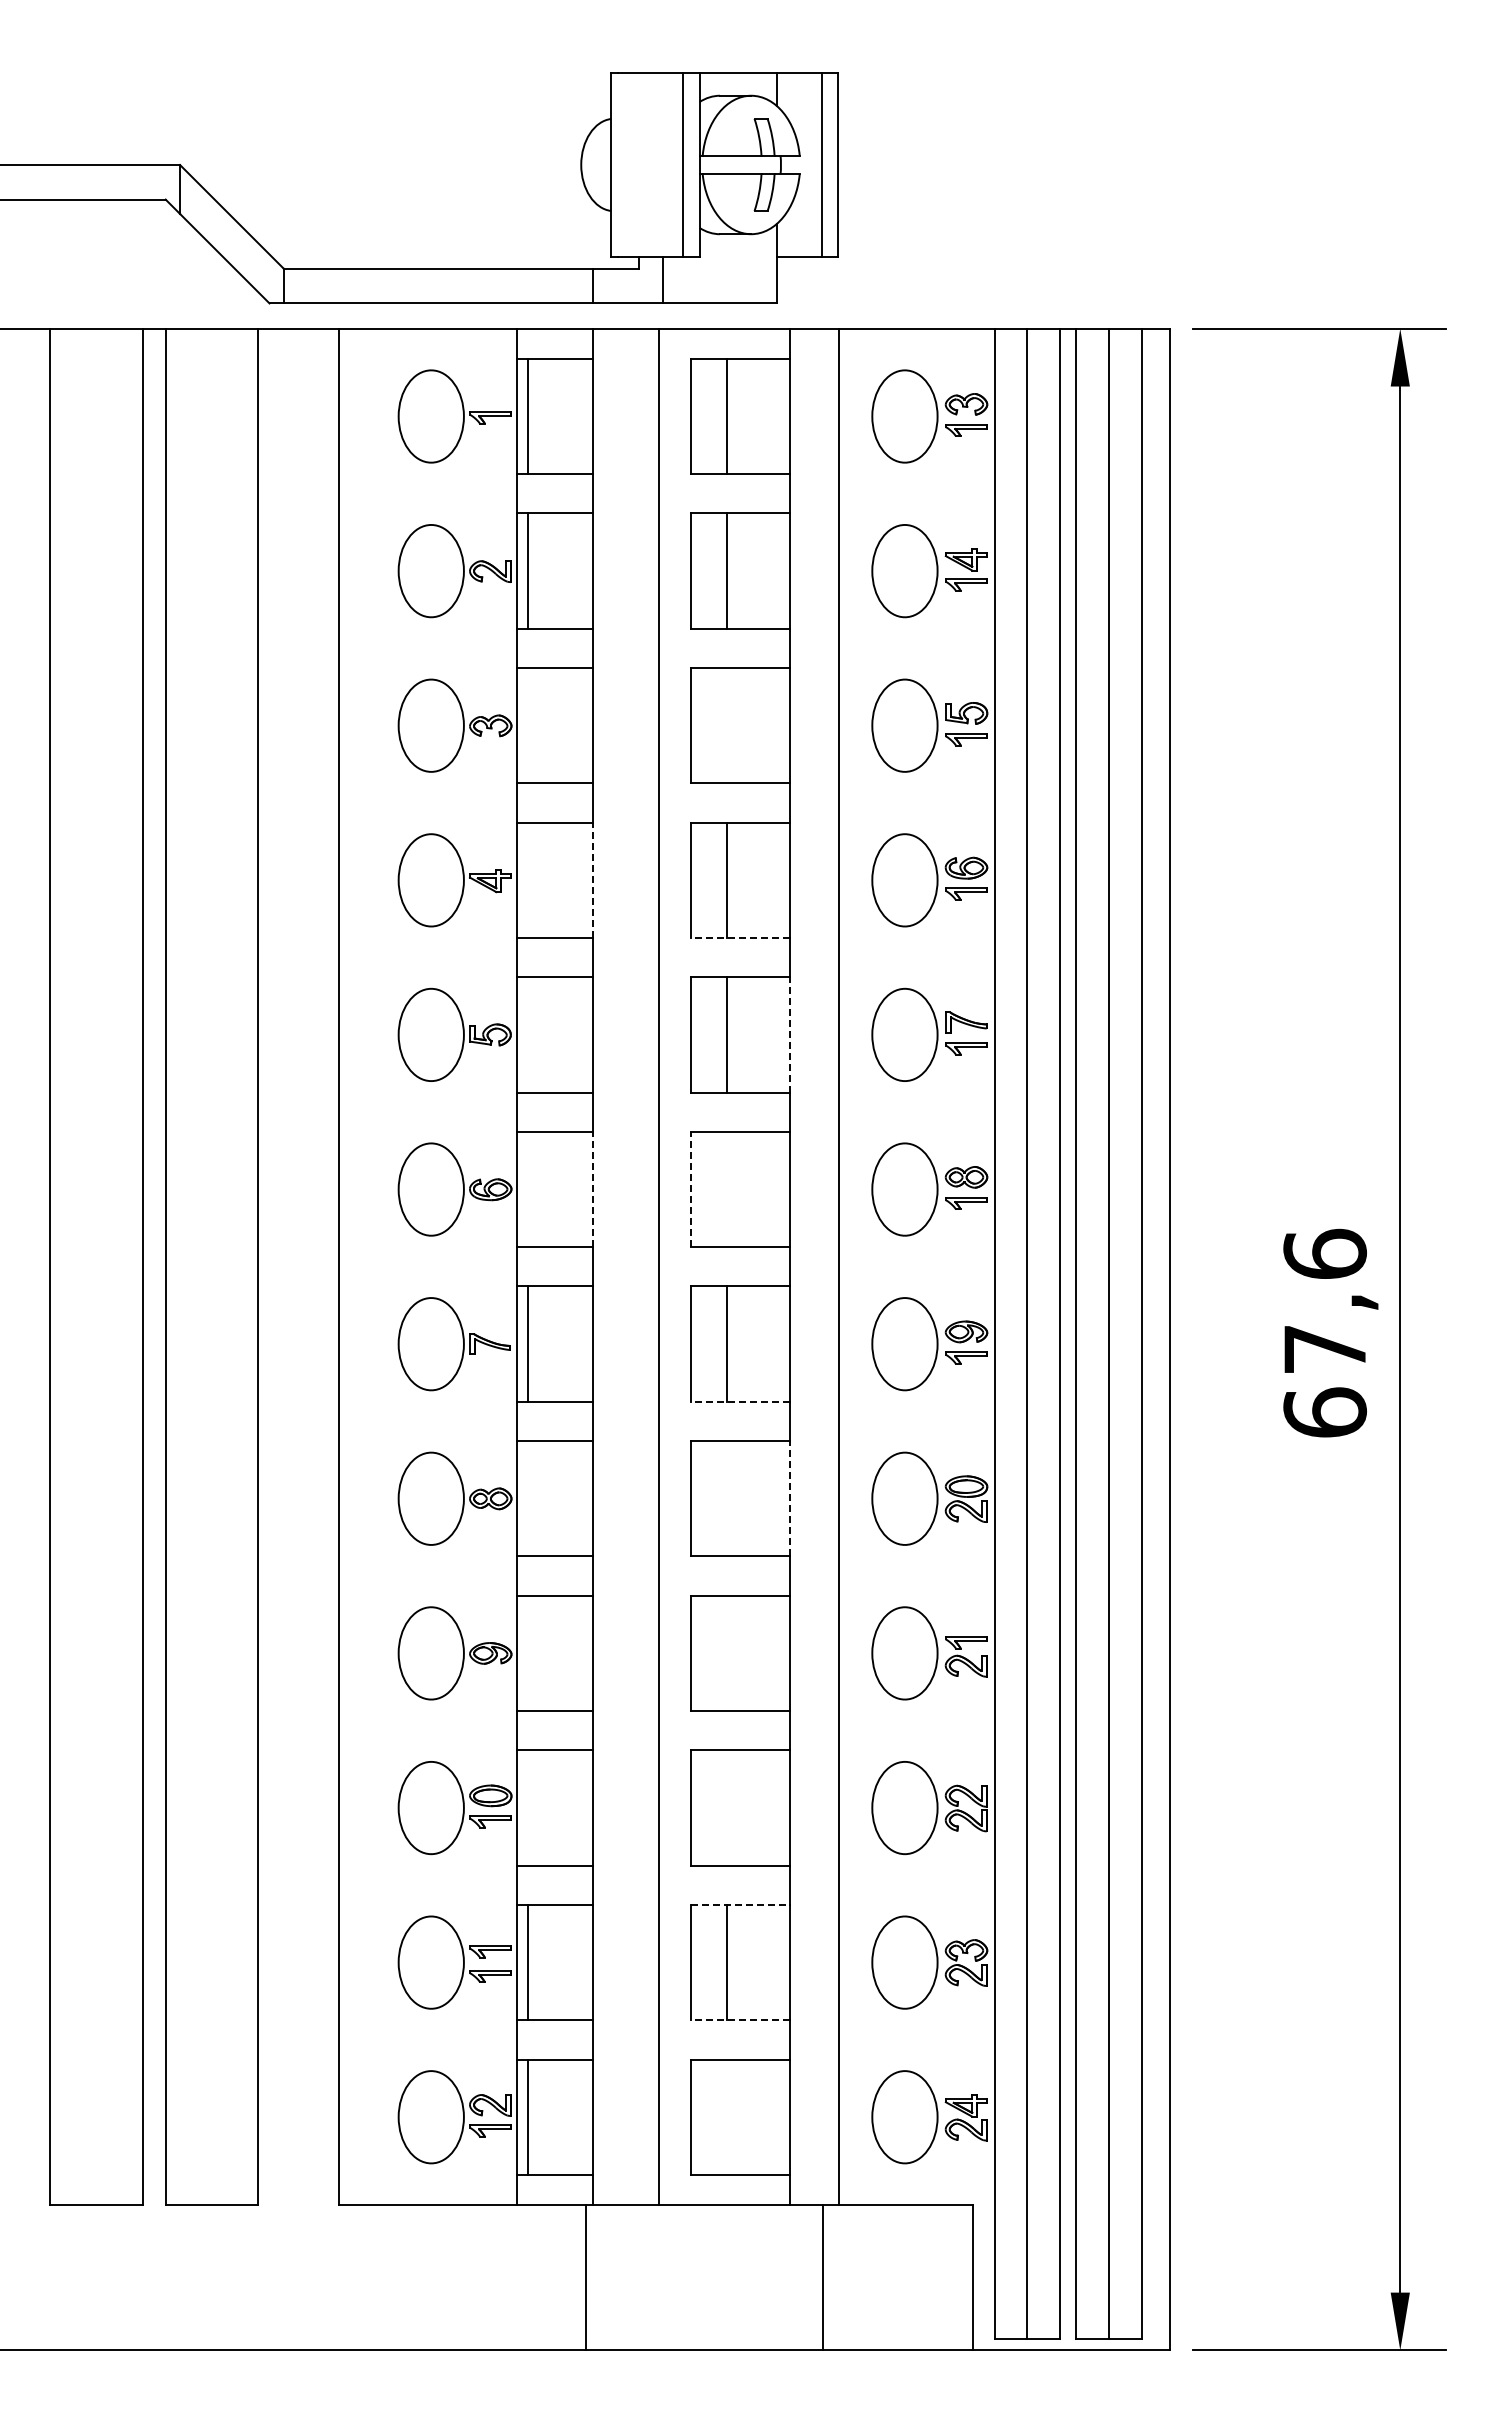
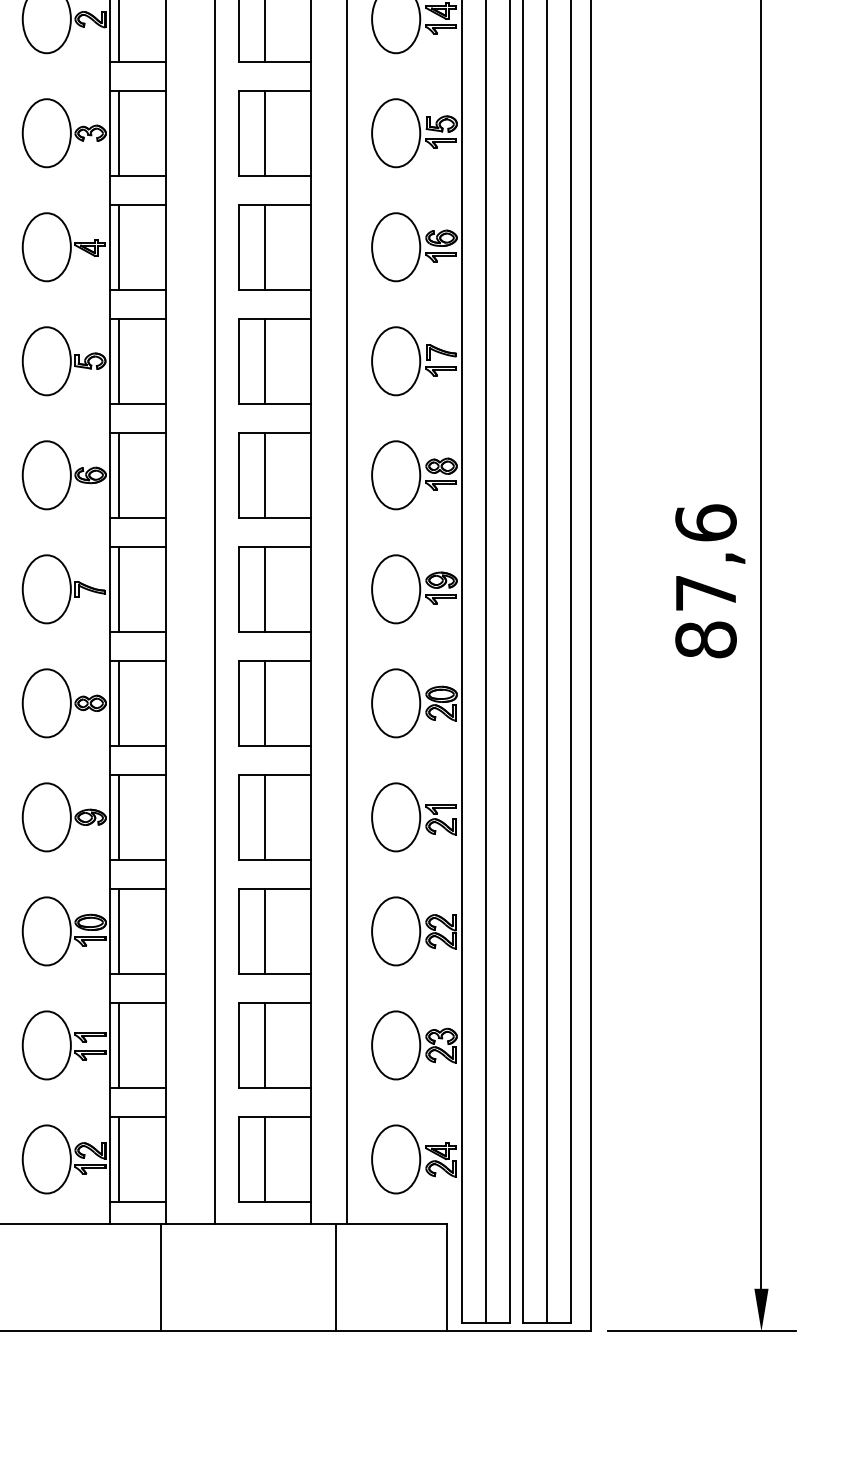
line: (528, 725) -> (118, 133), added
line: (727, 725) -> (265, 133), added
line: (528, 880) -> (118, 247), added
line: (592, 880) -> (165, 247), dashed -> solid
line: (739, 938) -> (274, 290), dashed -> solid
line: (528, 1034) -> (118, 360), added
line: (789, 1034) -> (311, 360), dashed -> solid
line: (528, 1189) -> (118, 475), added
line: (592, 1189) -> (165, 475), dashed -> solid
line: (691, 1189) -> (238, 475), dashed -> solid
line: (727, 1189) -> (265, 475), added
line: (739, 1401) -> (274, 631), dashed -> solid
text: (1324, 1412) -> (705, 639), 67,6 -> 87,6
line: (528, 1498) -> (118, 703), added
line: (727, 1498) -> (265, 703), added
line: (789, 1498) -> (311, 703), dashed -> solid
line: (528, 1653) -> (118, 817), added
line: (727, 1653) -> (265, 817), added
line: (528, 1807) -> (118, 931), added
line: (727, 1807) -> (265, 931), added
line: (740, 1904) -> (274, 1002), dashed -> solid
line: (739, 2020) -> (274, 1088), dashed -> solid
line: (727, 2116) -> (265, 1158), added

